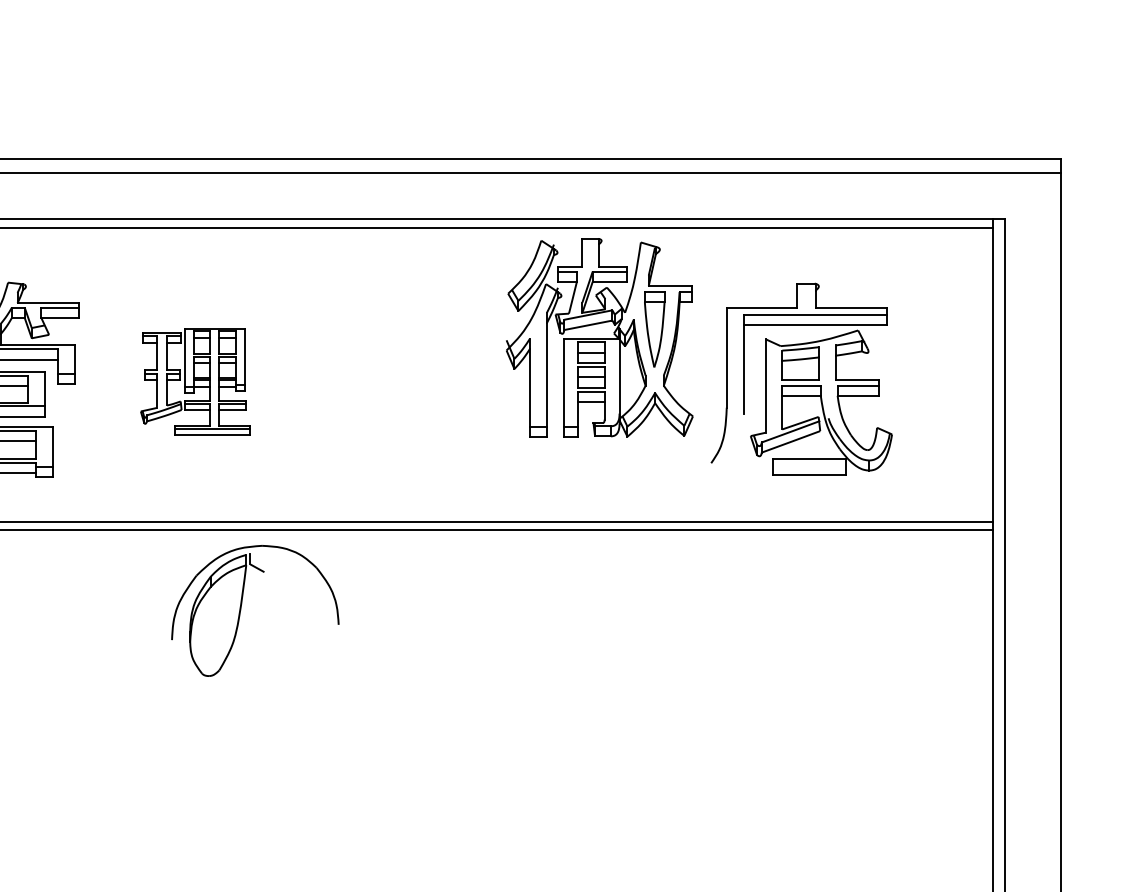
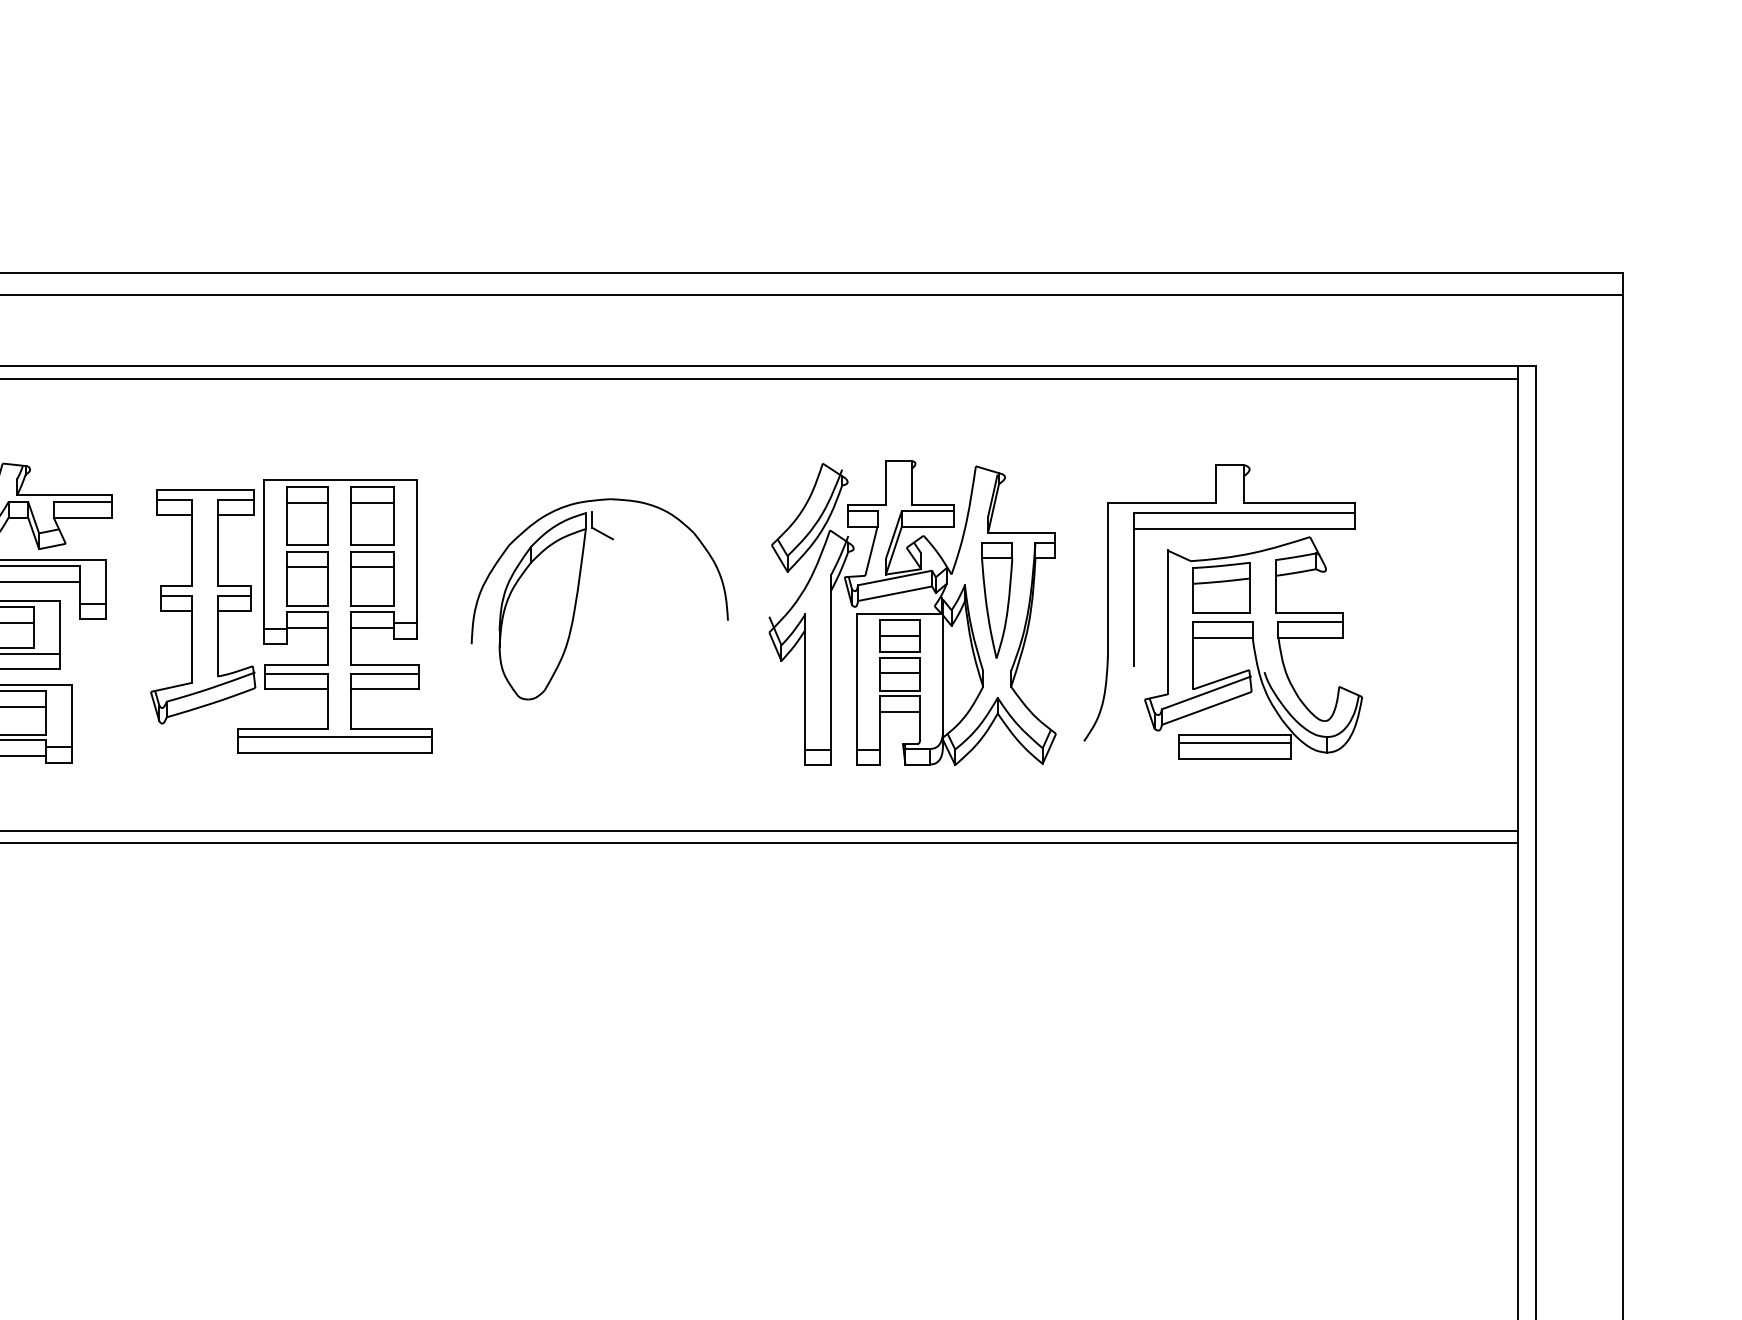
part: (599, 337) -> (912, 612), moved
part: (195, 381) -> (290, 615), size x1.67
line: (808, 464) -> (1233, 743), added
part: (241, 610) -> (578, 598), moved

